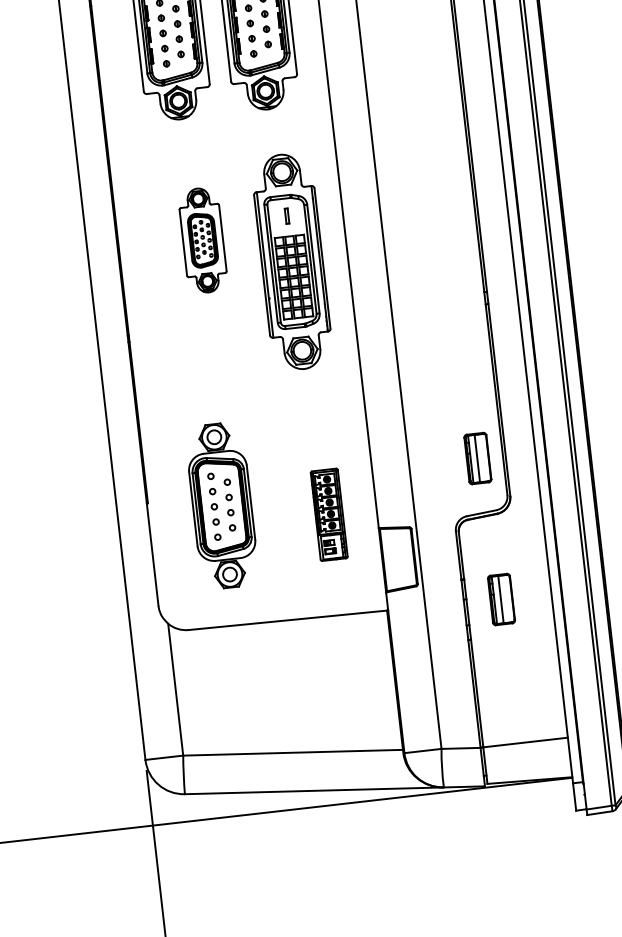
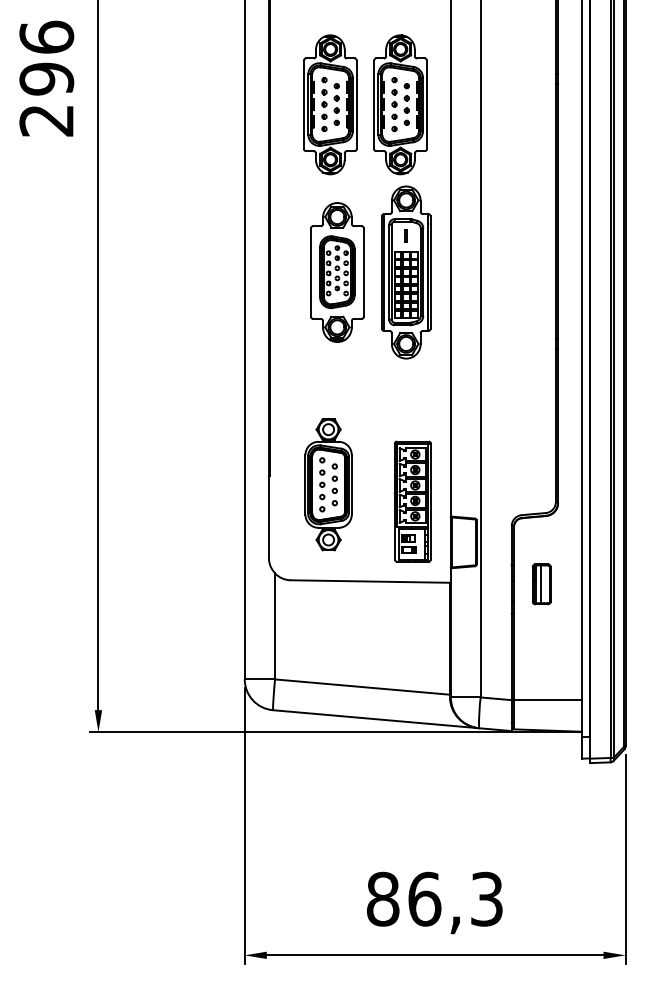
part: (203, 240) -> (337, 272), size x1.67
part: (292, 261) -> (406, 272), moved
part: (477, 458) -> (535, 470), removed
part: (328, 514) -> (412, 501), size x1.67

